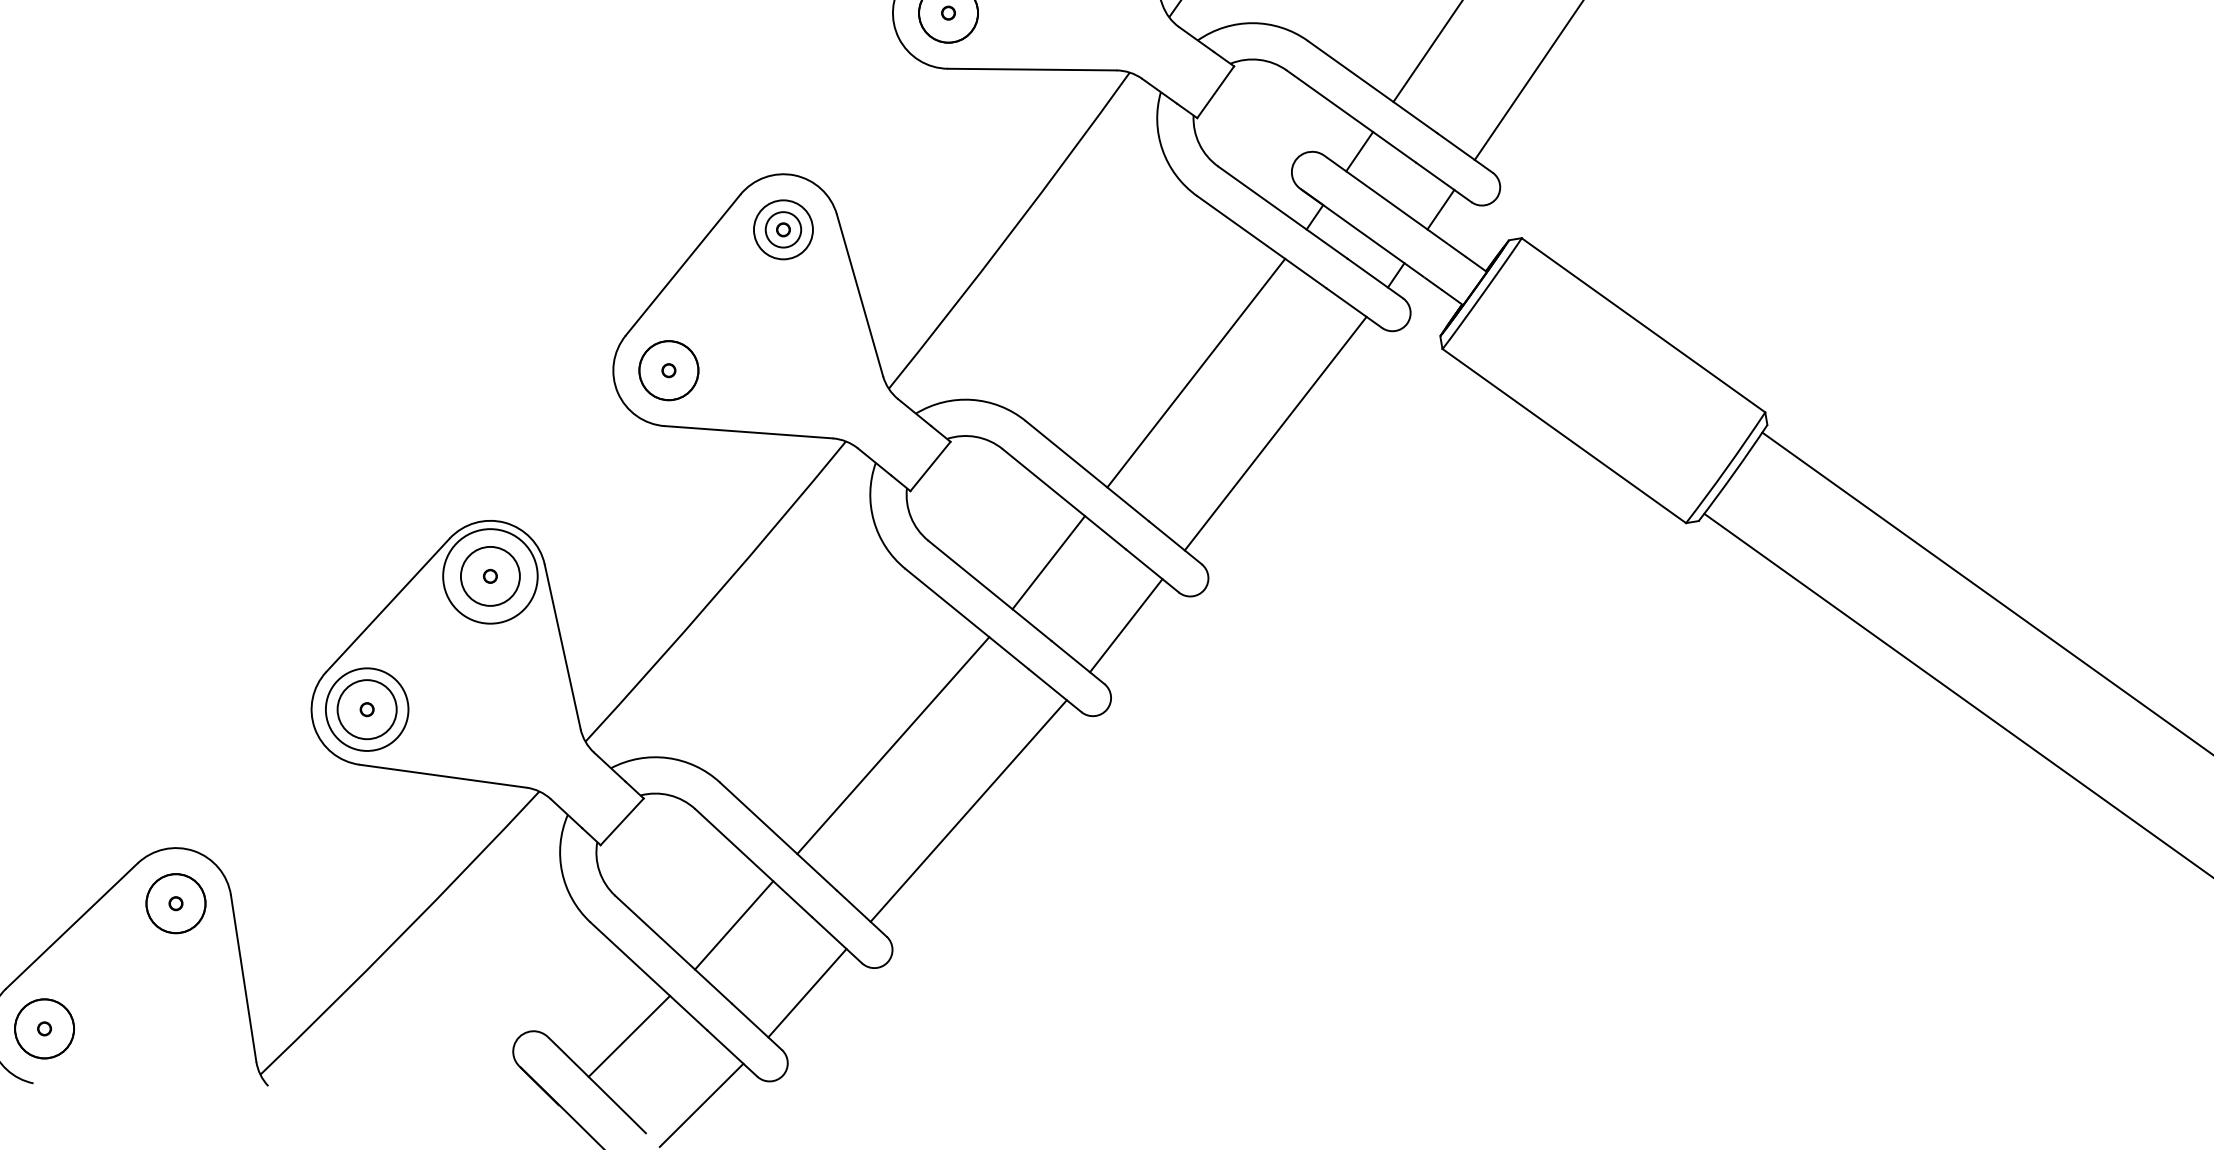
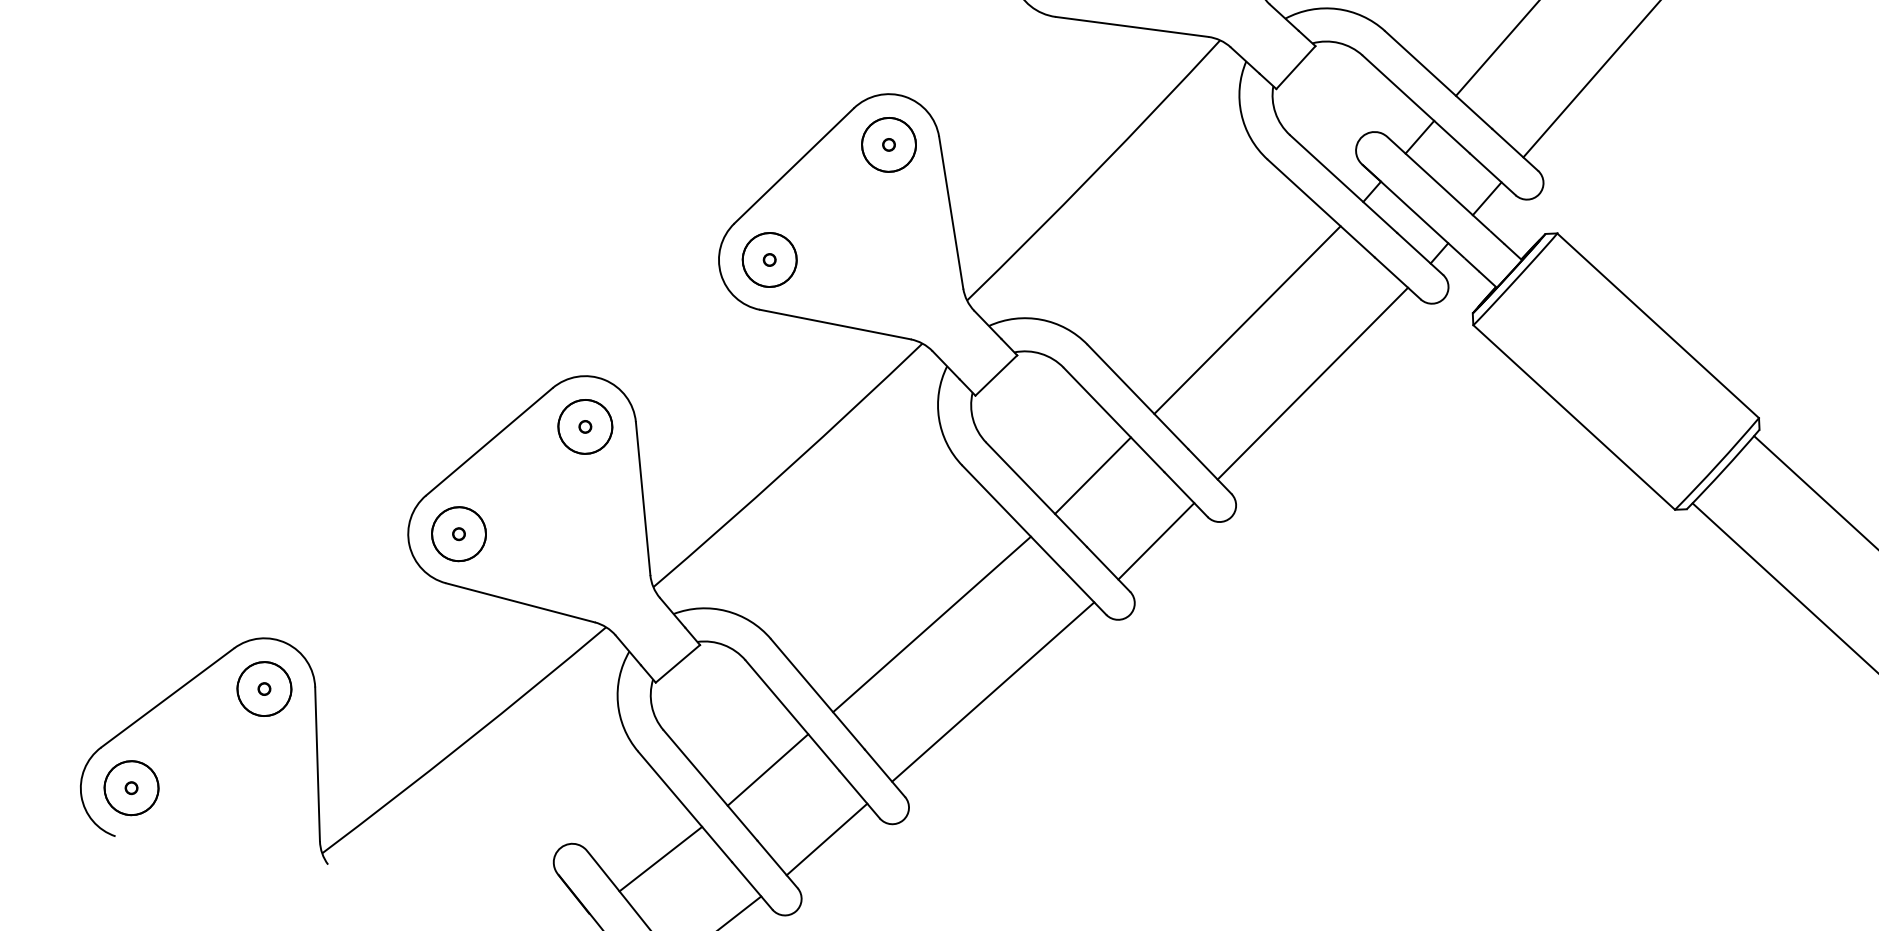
circle: (783, 229) -> (889, 144), size x1.67
circle: (489, 575) -> (584, 425), size x0.62
circle: (366, 709) -> (458, 533), size x0.71

